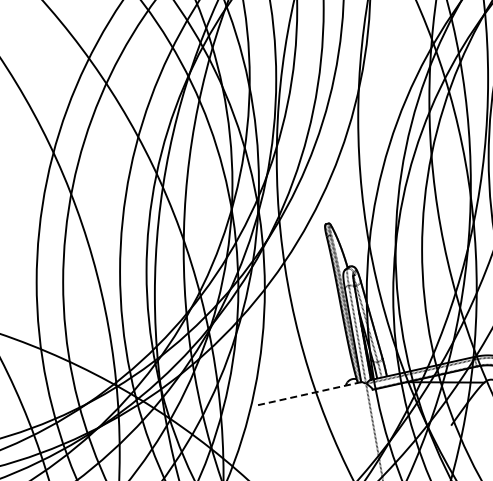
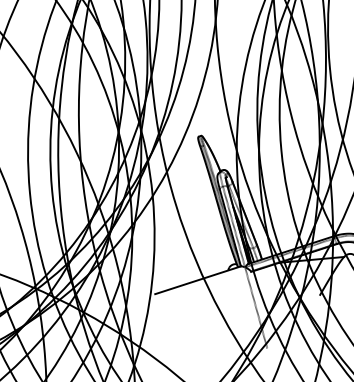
line: (309, 393) -> (198, 279), dashed -> solid

